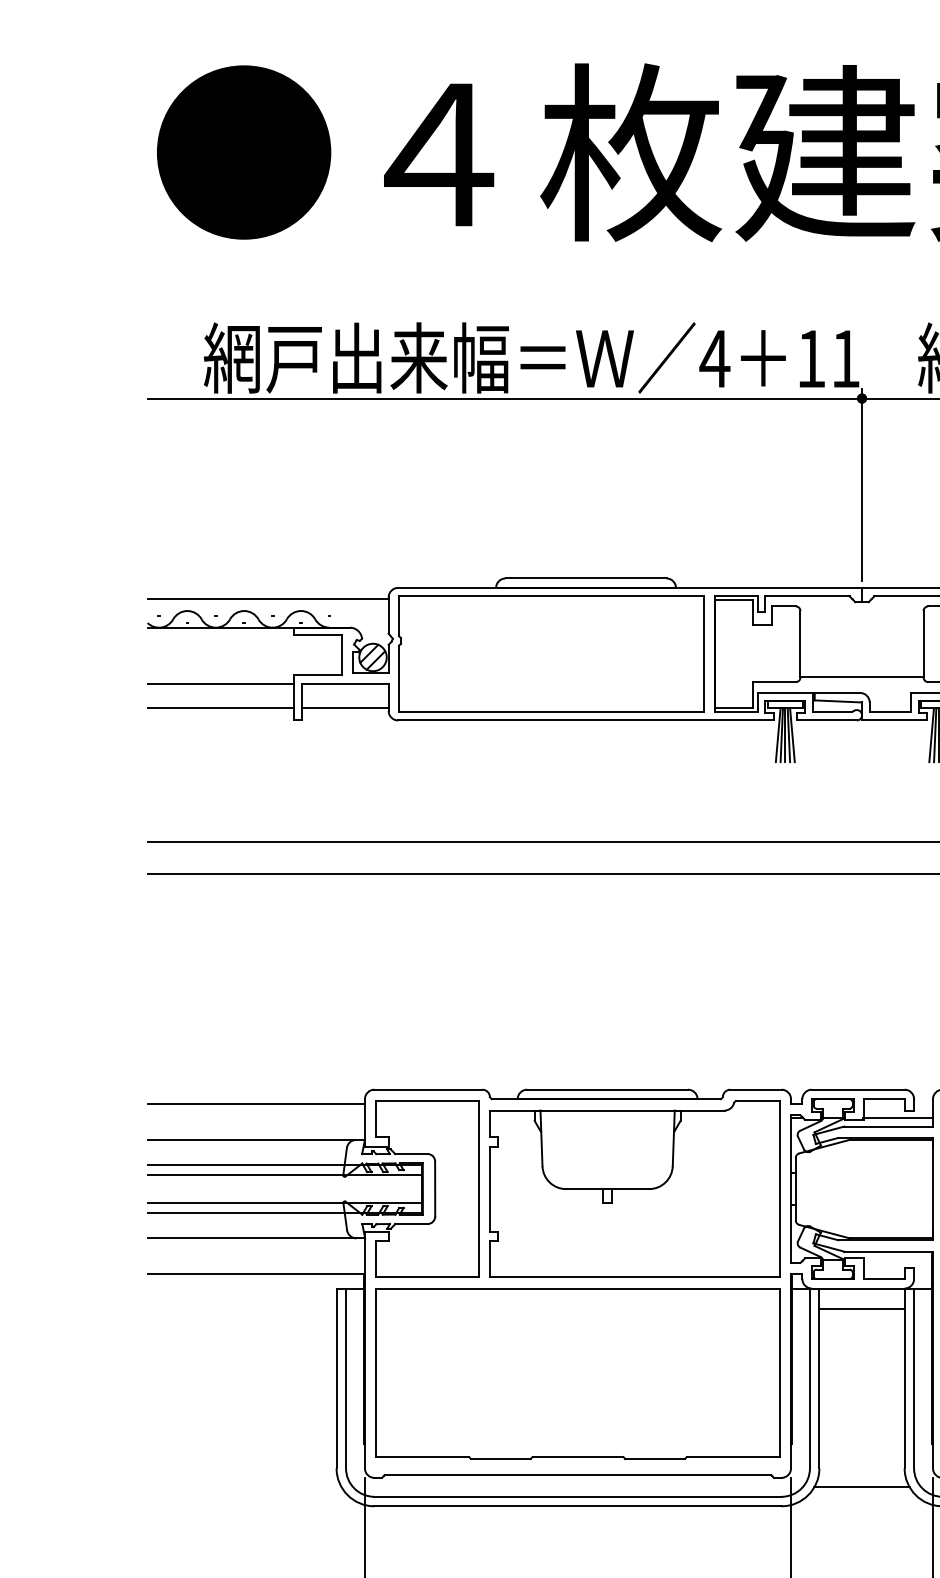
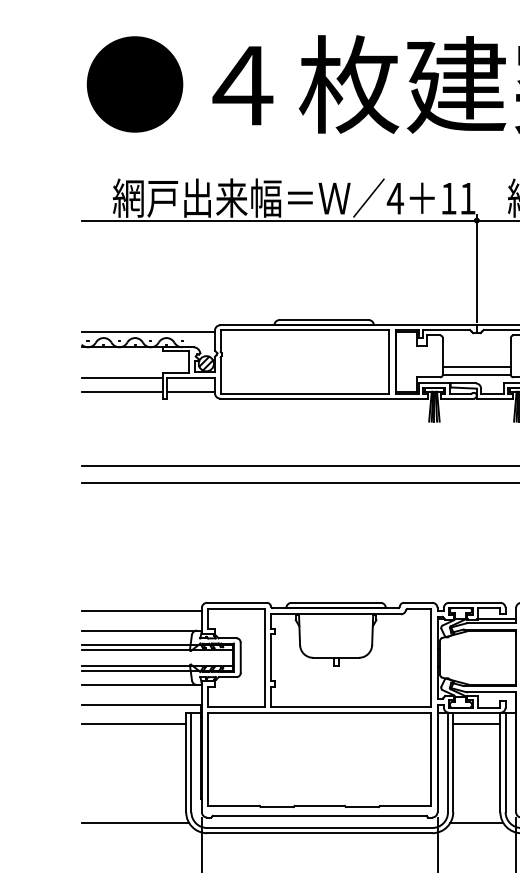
line: (861, 664) -> (476, 367), added
line: (241, 1309) -> (133, 724), added
line: (244, 1486) -> (135, 822), added

